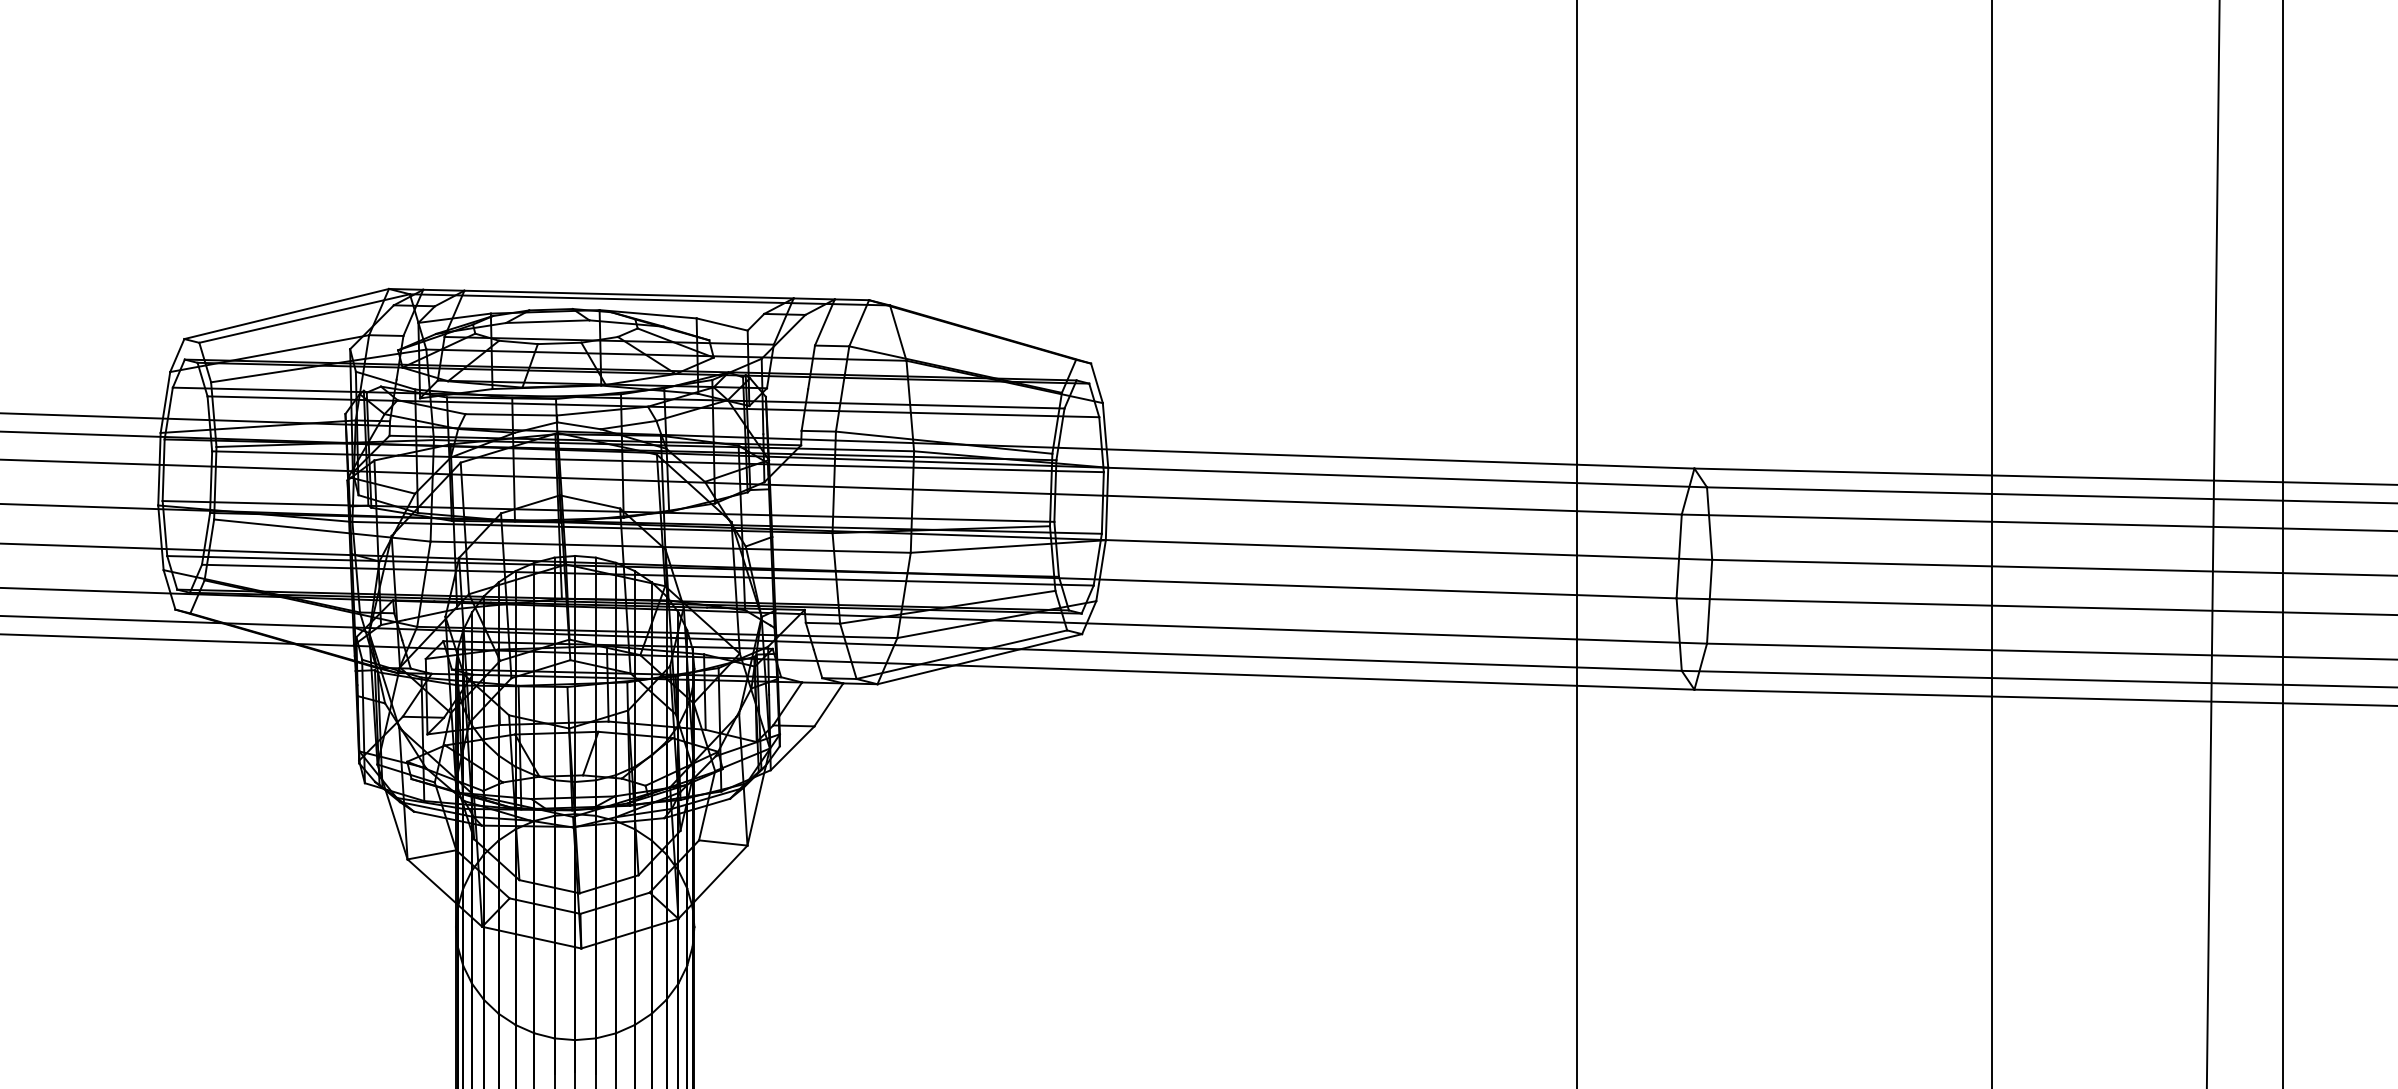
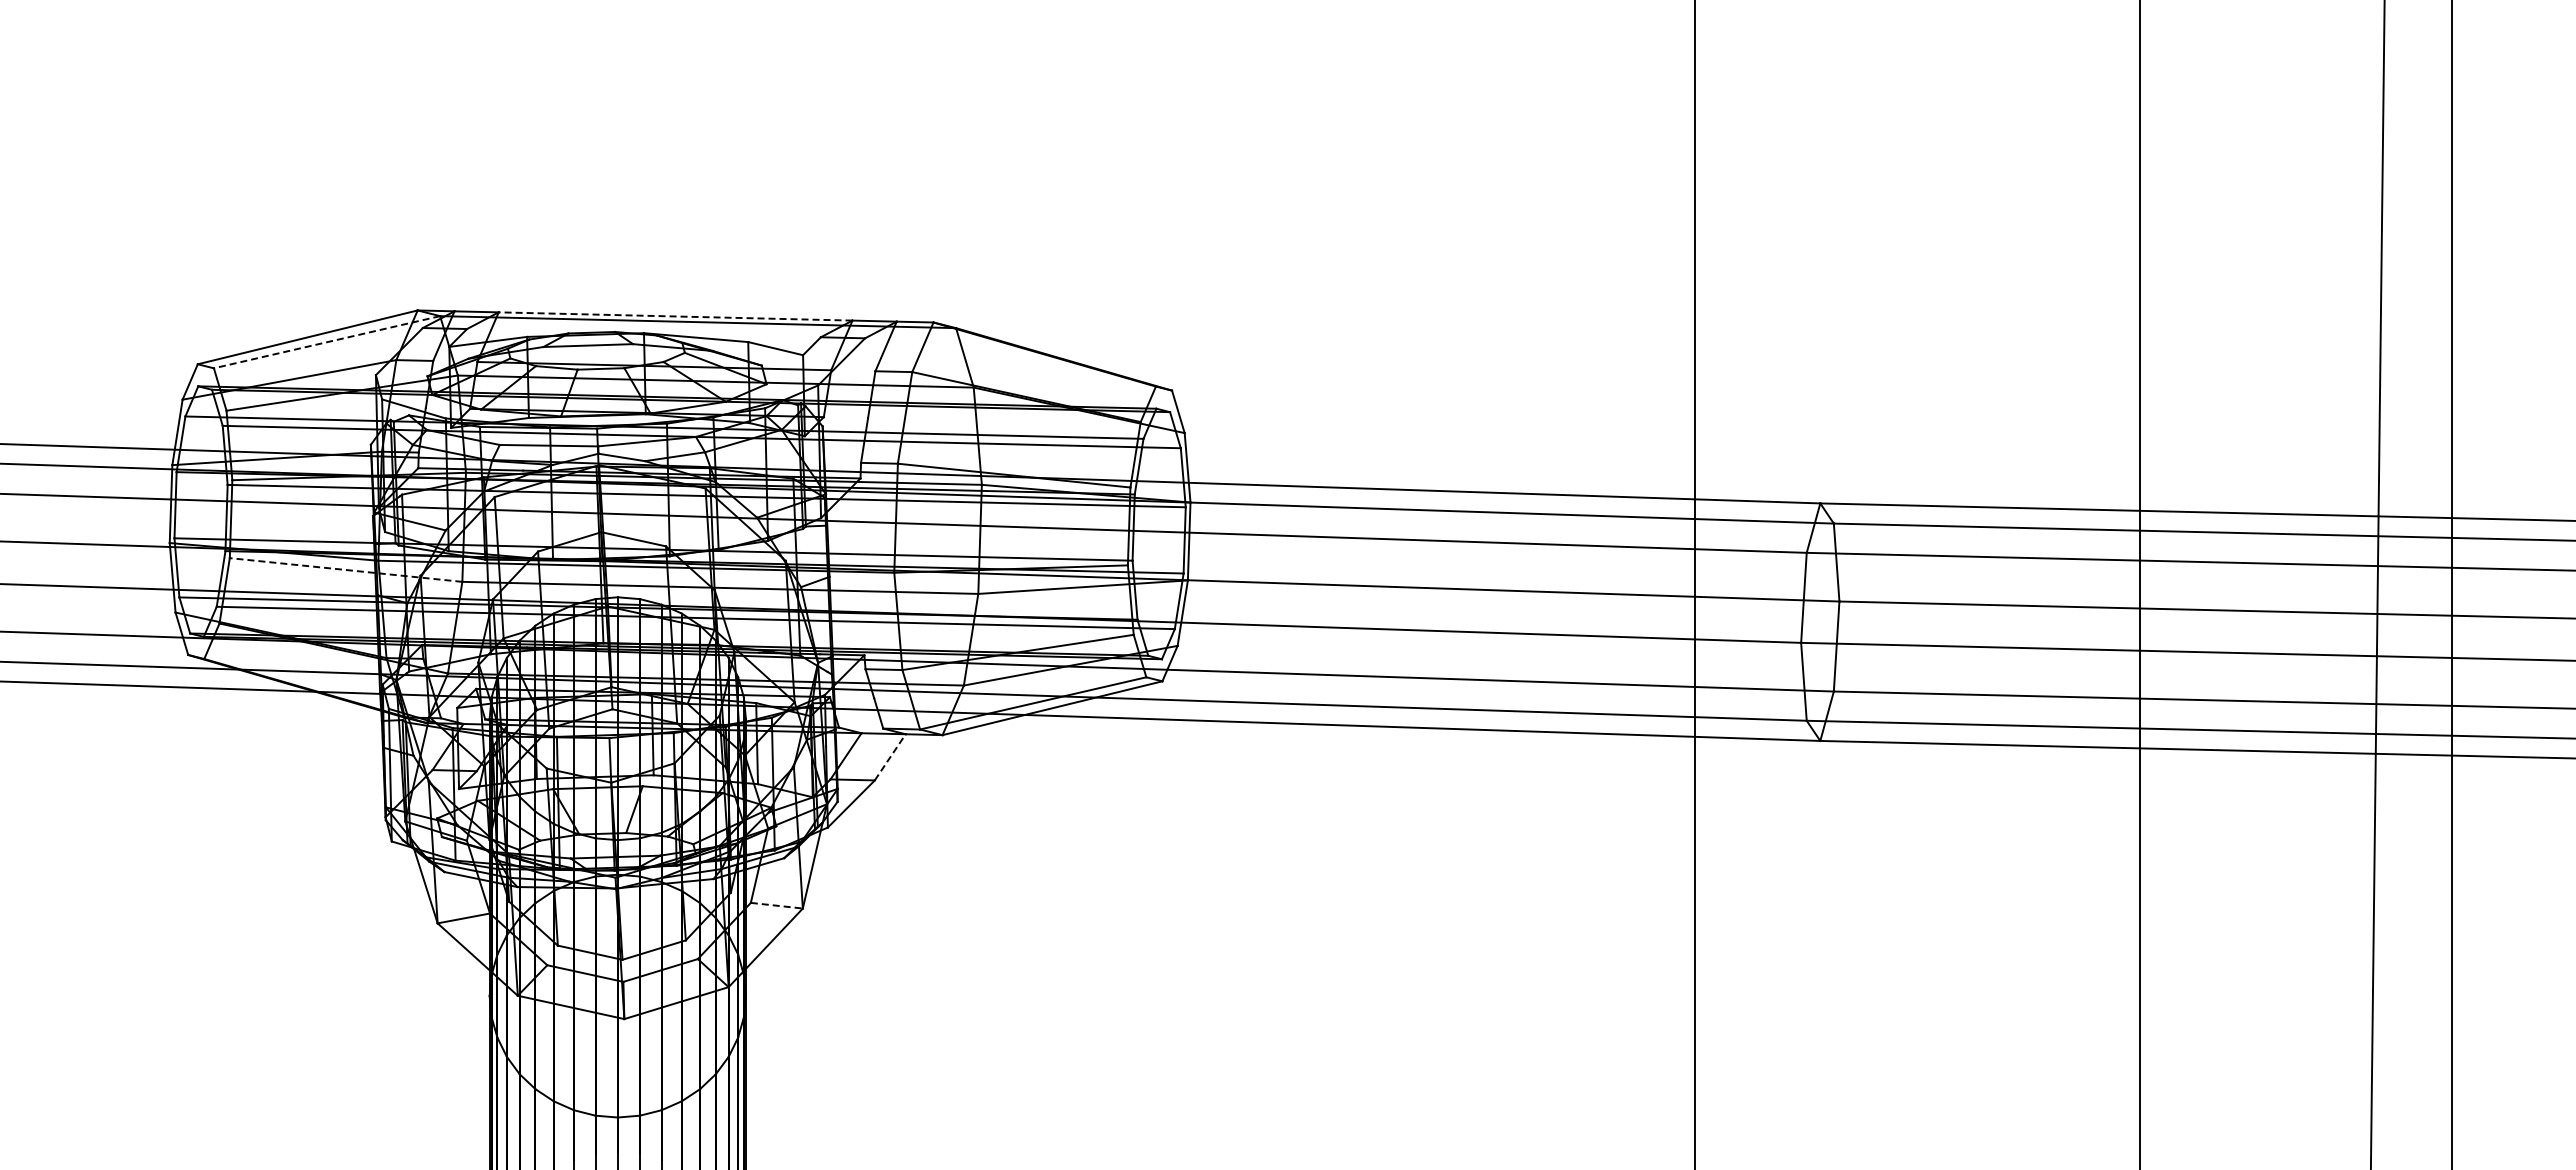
line: (628, 294) -> (675, 316), solid -> dashed
line: (304, 318) -> (326, 342), solid -> dashed
line: (322, 531) -> (346, 570), solid -> dashed
line: (829, 705) -> (890, 757), solid -> dashed
line: (723, 842) -> (777, 905), solid -> dashed

